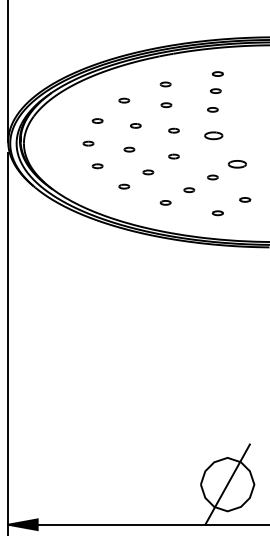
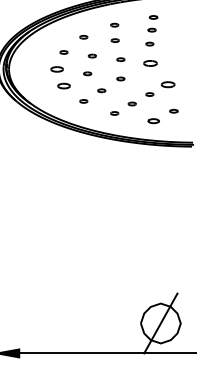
part: (88, 143) -> (57, 69), size x1.6
part: (97, 166) -> (63, 86), size x1.6
part: (217, 213) -> (153, 121), size x1.4

